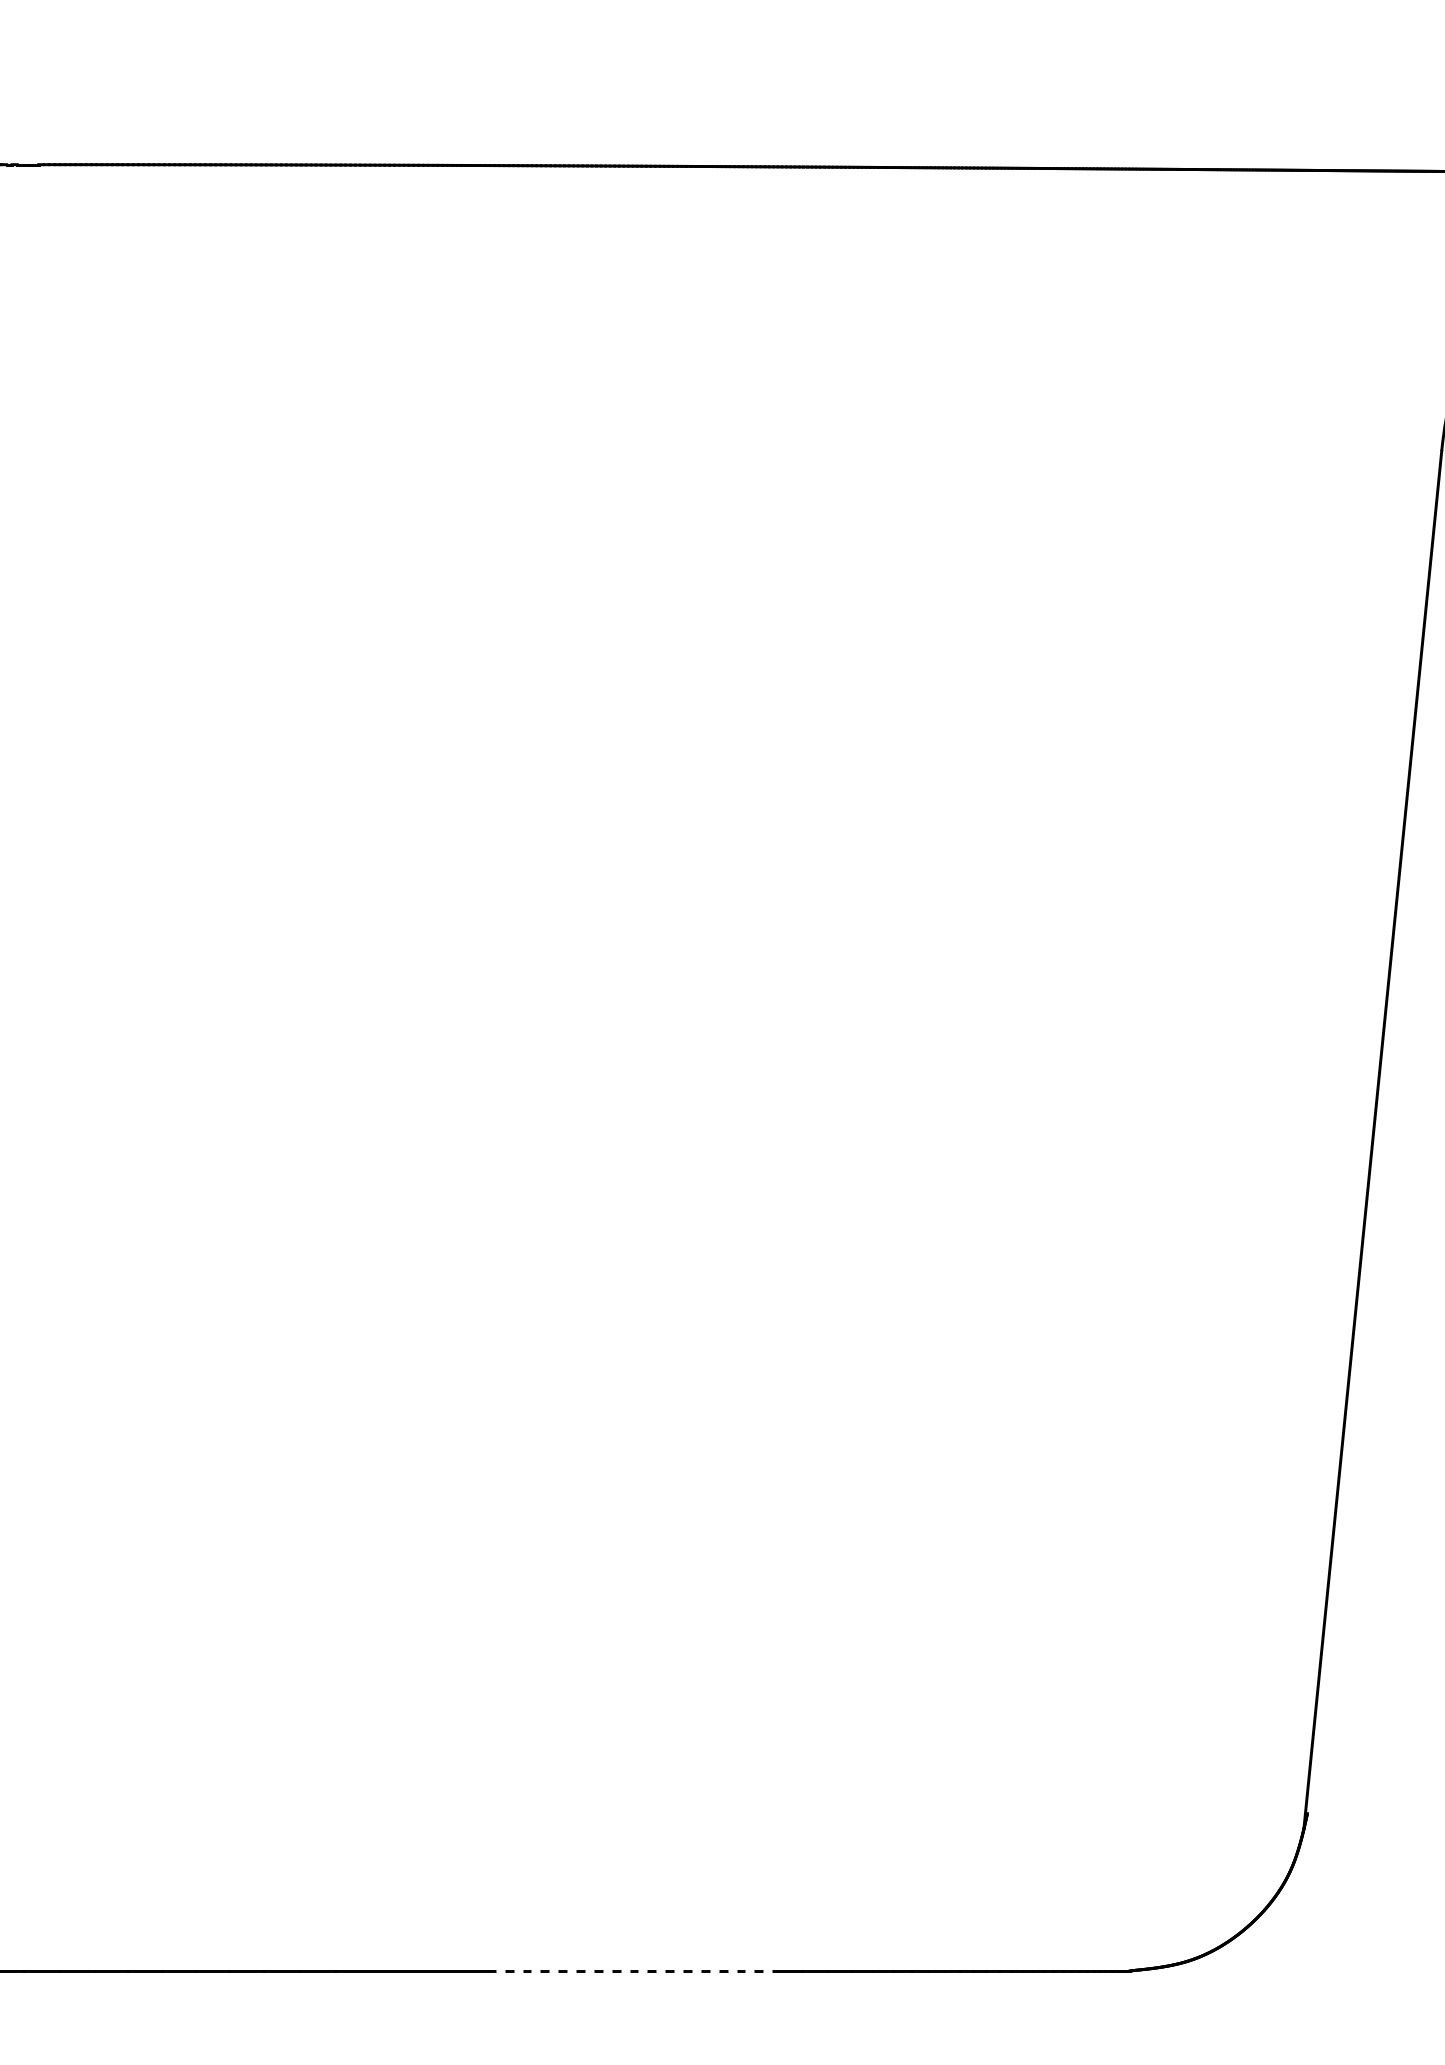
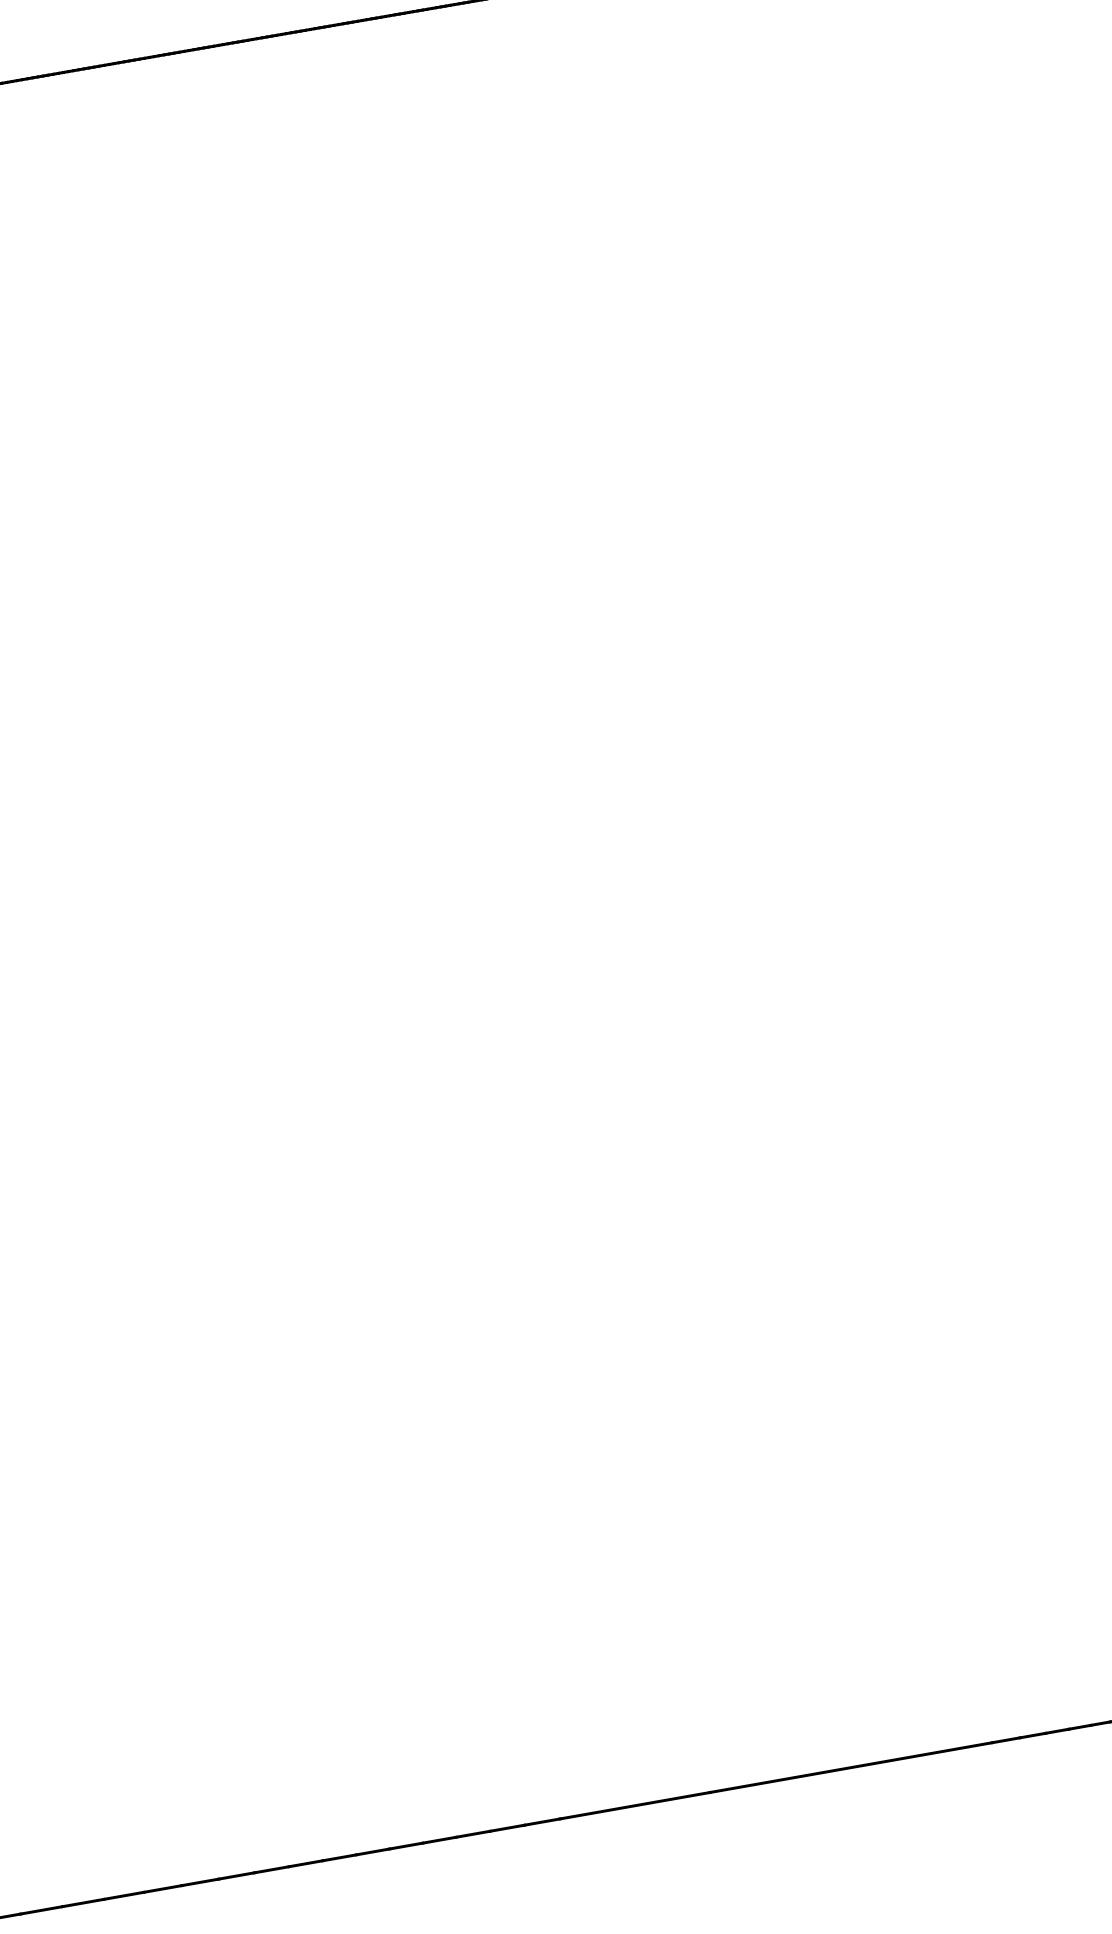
line: (630, 1970) -> (851, 1767), dashed -> solid

